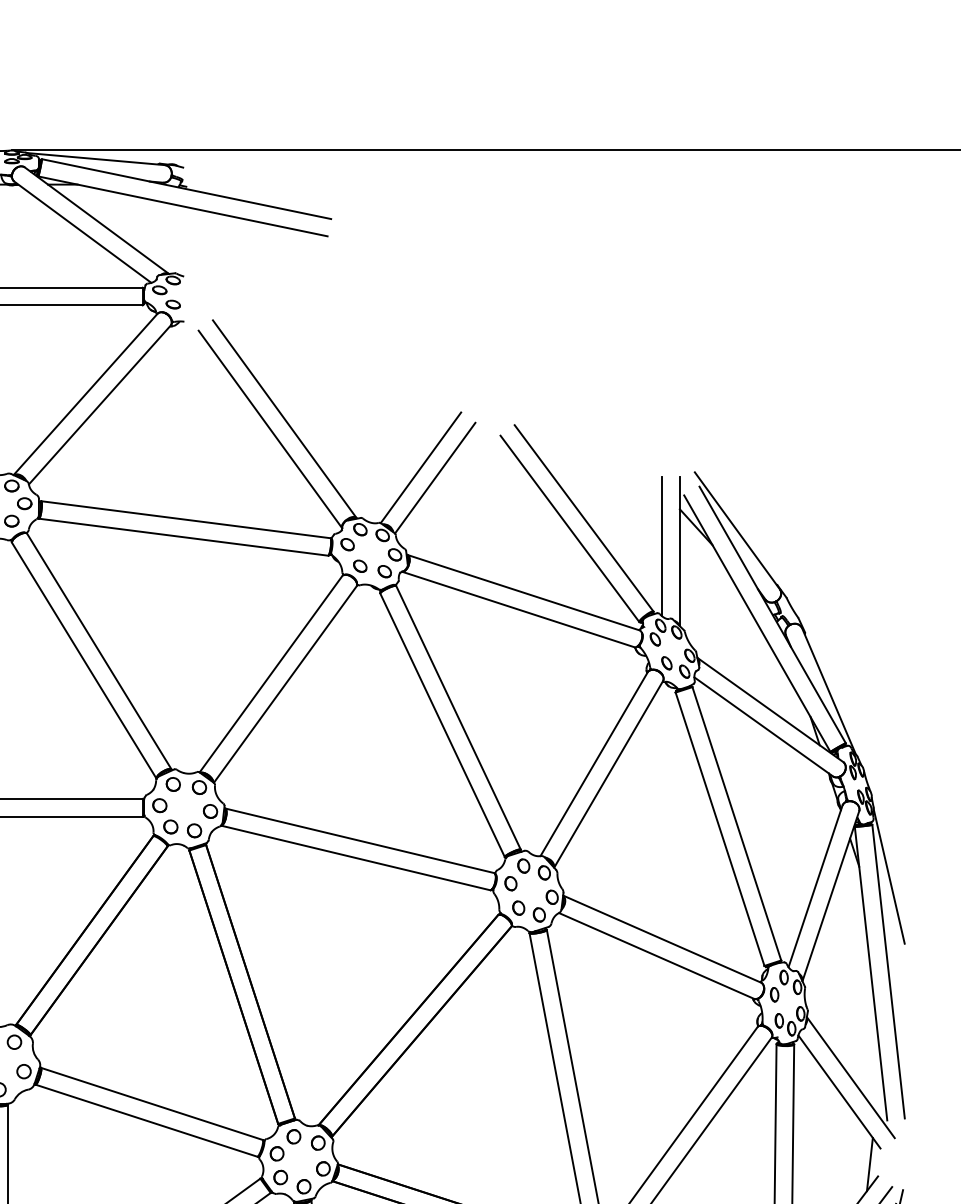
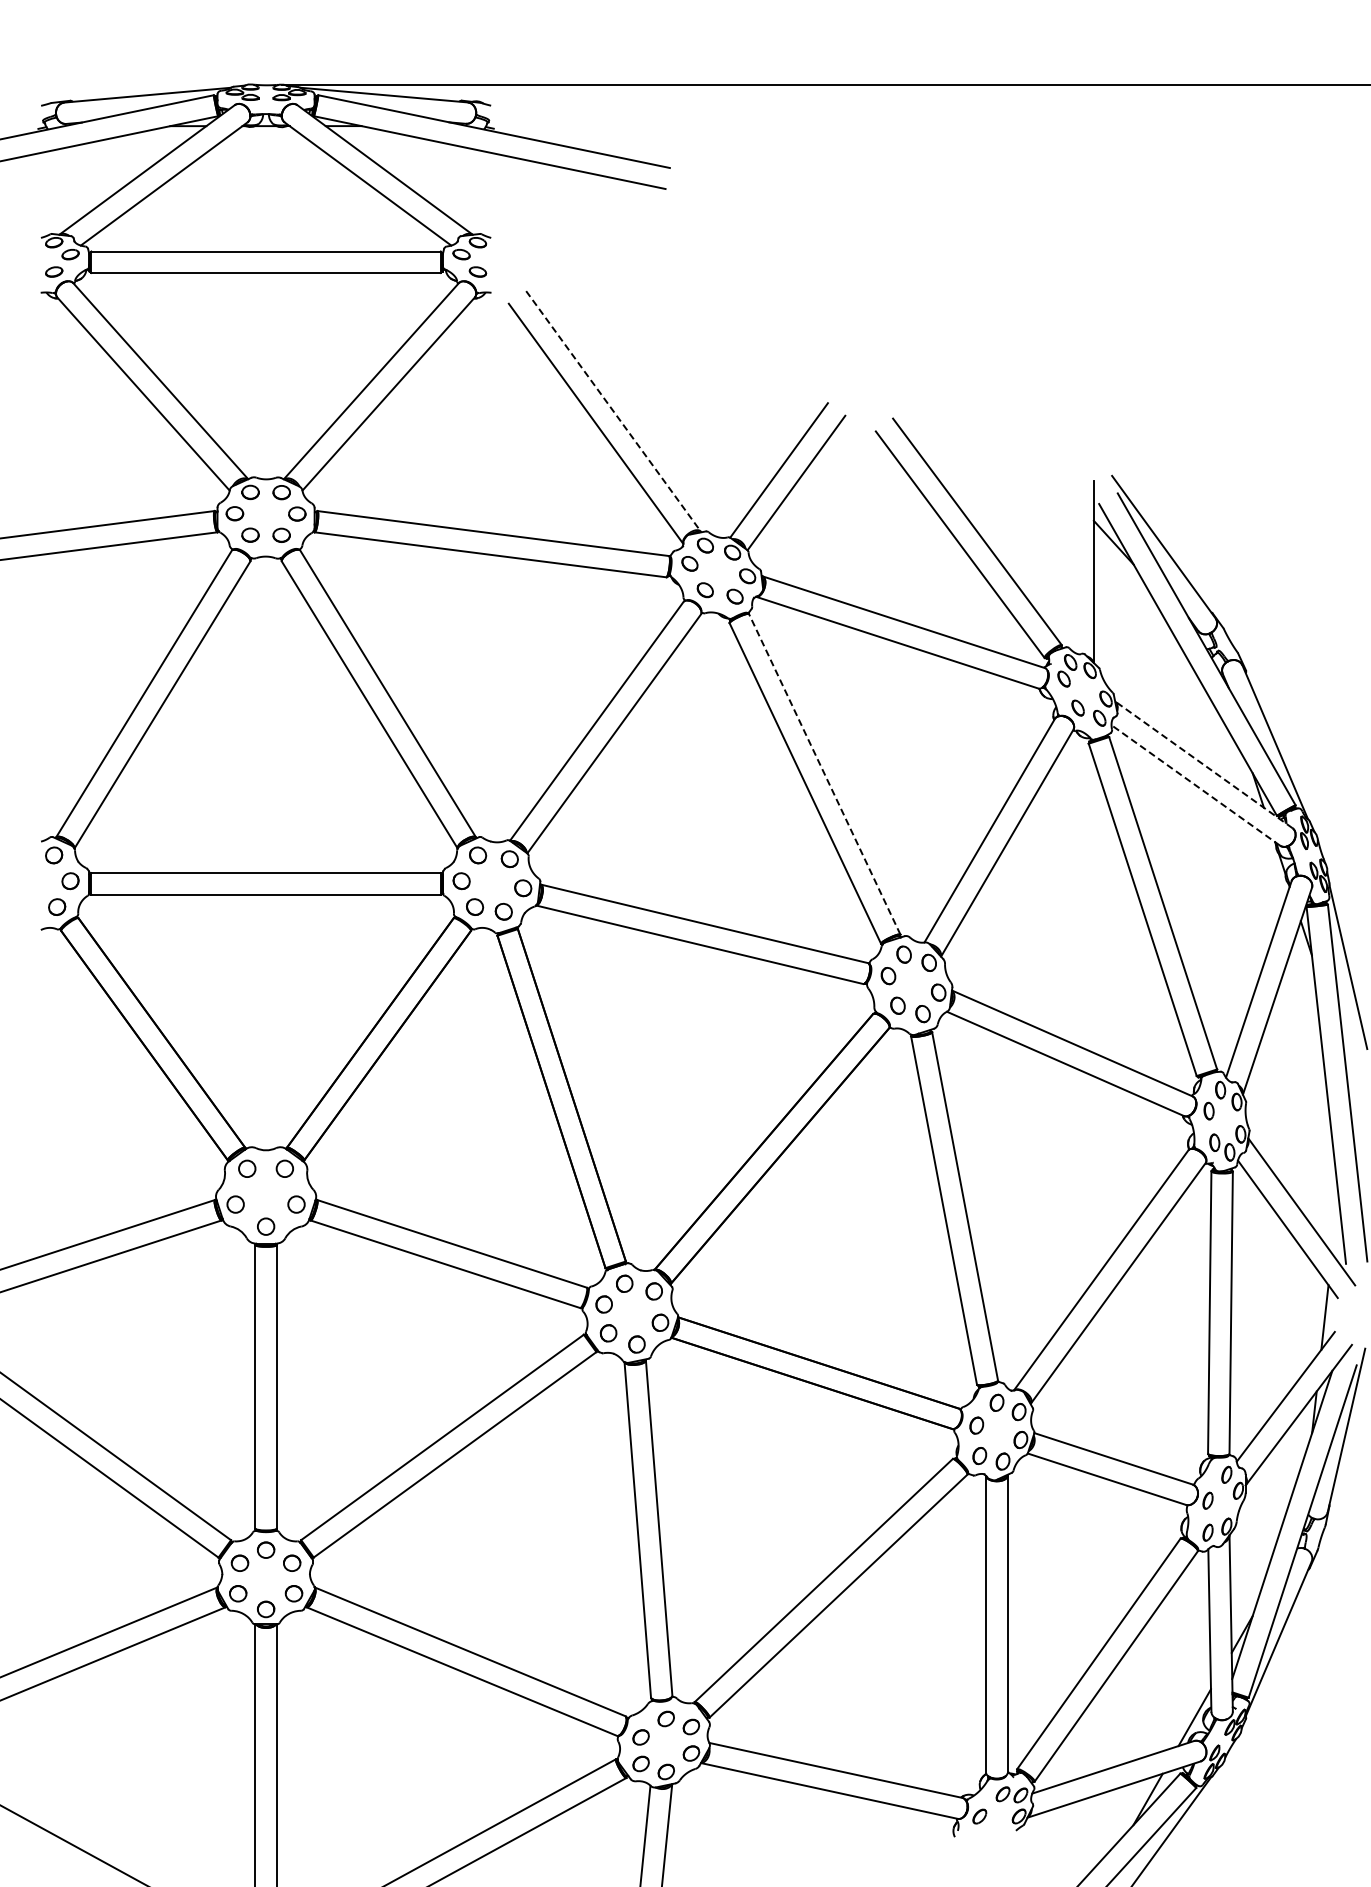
line: (284, 419) -> (613, 411), solid -> dashed
line: (662, 546) -> (1072, 566), removed
line: (770, 709) -> (1203, 764), solid -> dashed
line: (458, 717) -> (824, 773), solid -> dashed
line: (763, 726) -> (1195, 785), solid -> dashed

